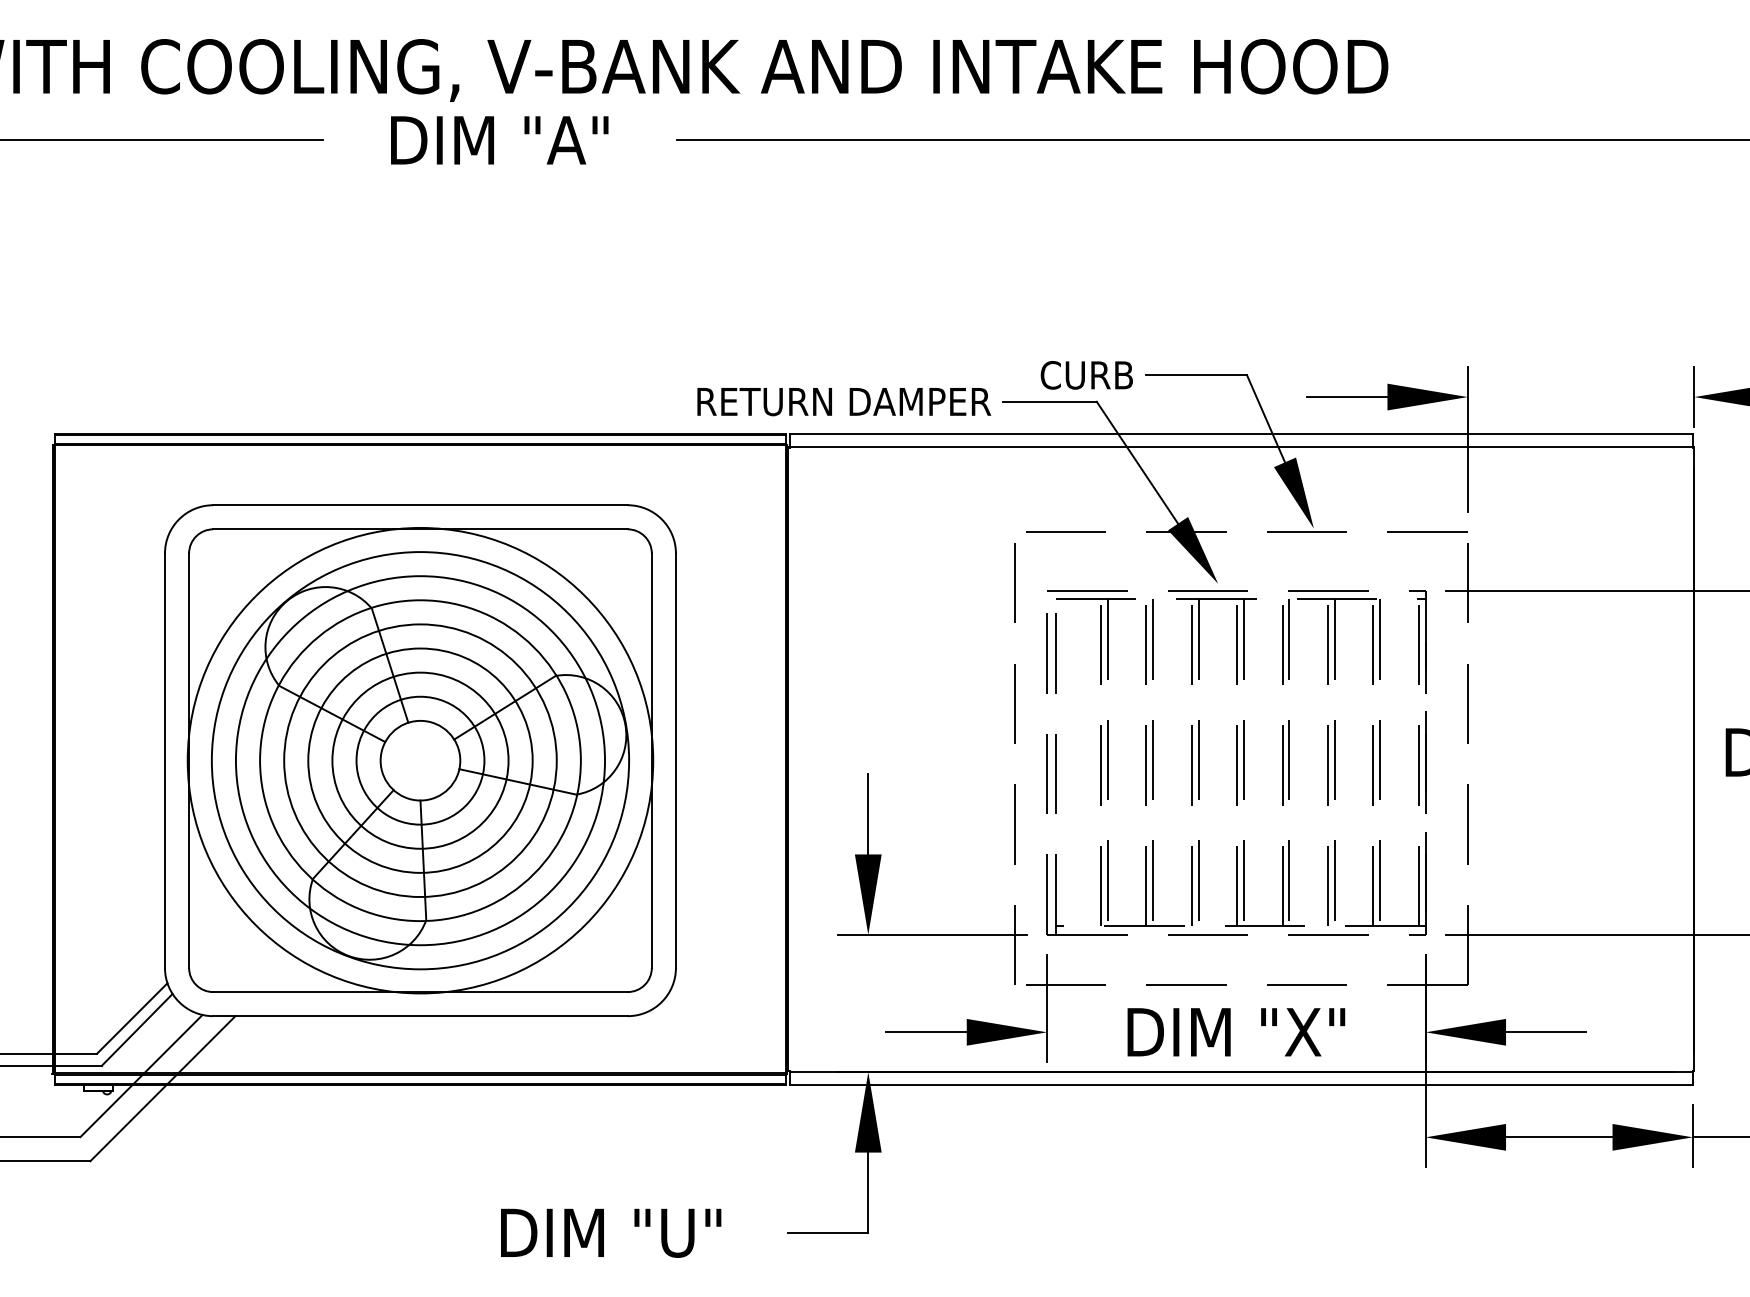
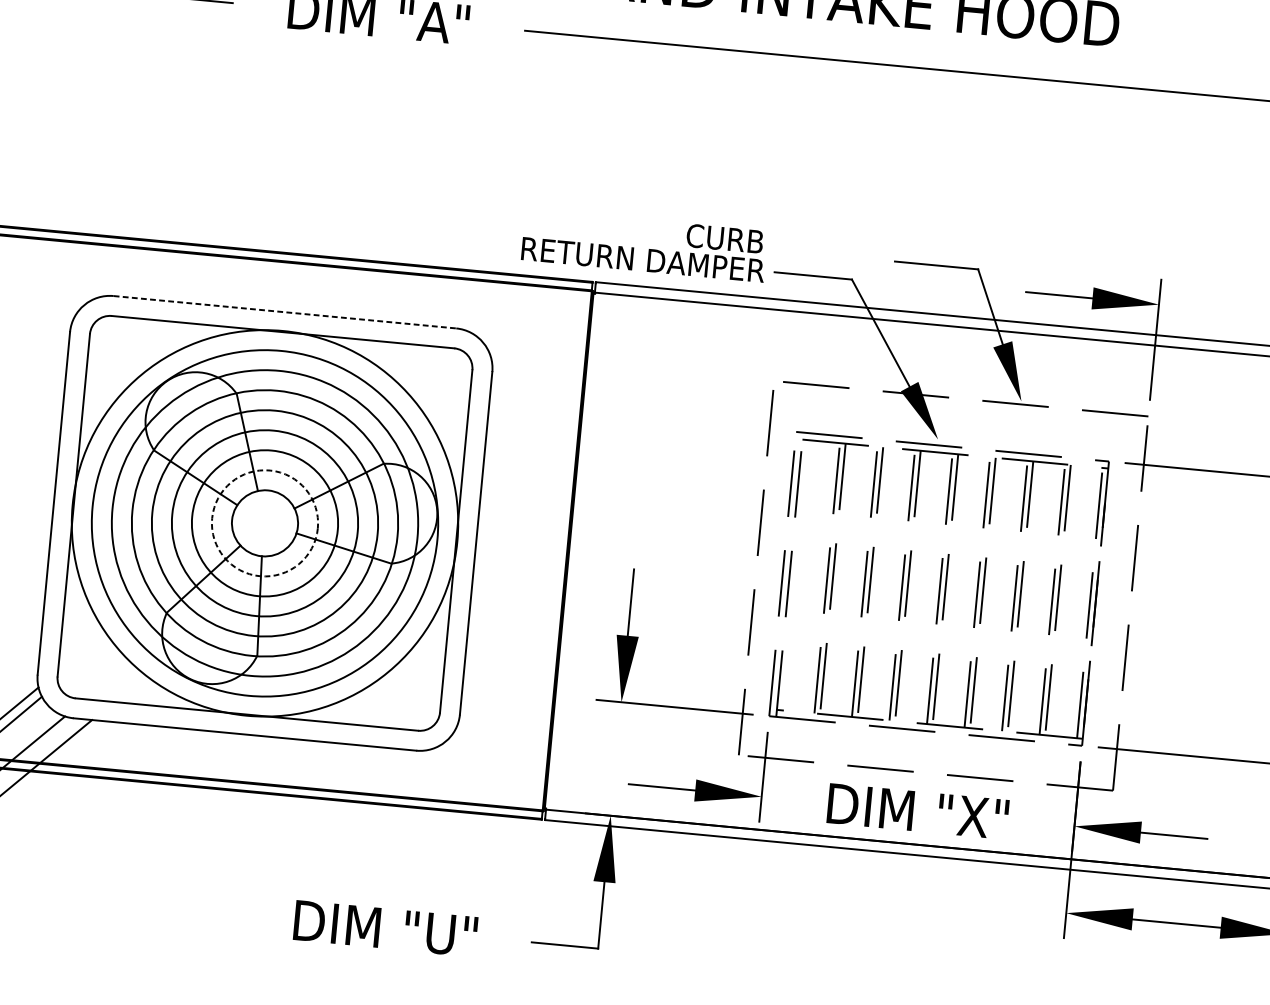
text: (1086, 375) -> (724, 238), moved
line: (420, 505) -> (284, 312), solid -> dashed
circle: (420, 760) -> (265, 523), solid -> dashed

